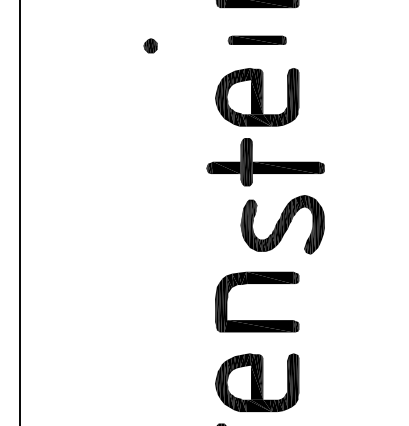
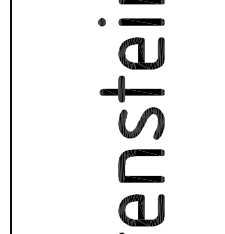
part: (257, 39) -> (141, 21), size x1.43
part: (149, 46) -> (101, 22), moved
part: (264, 195) -> (131, 107), moved

